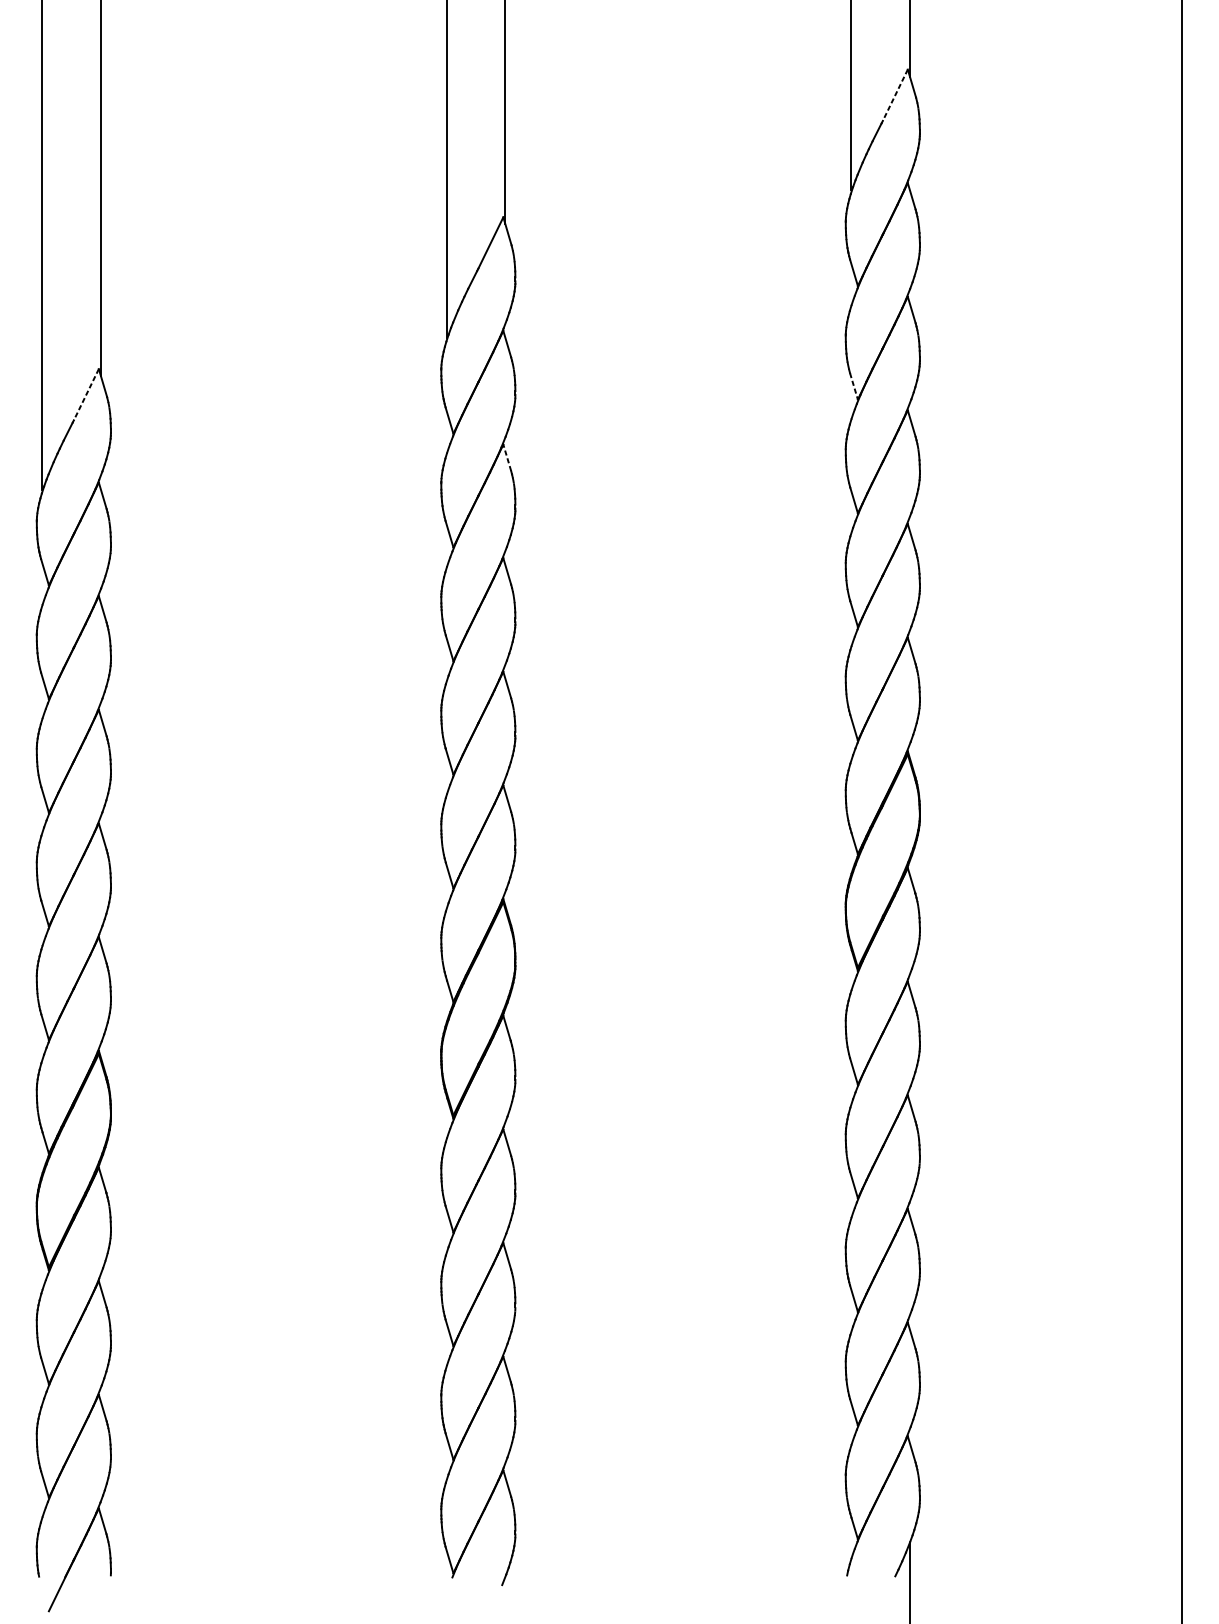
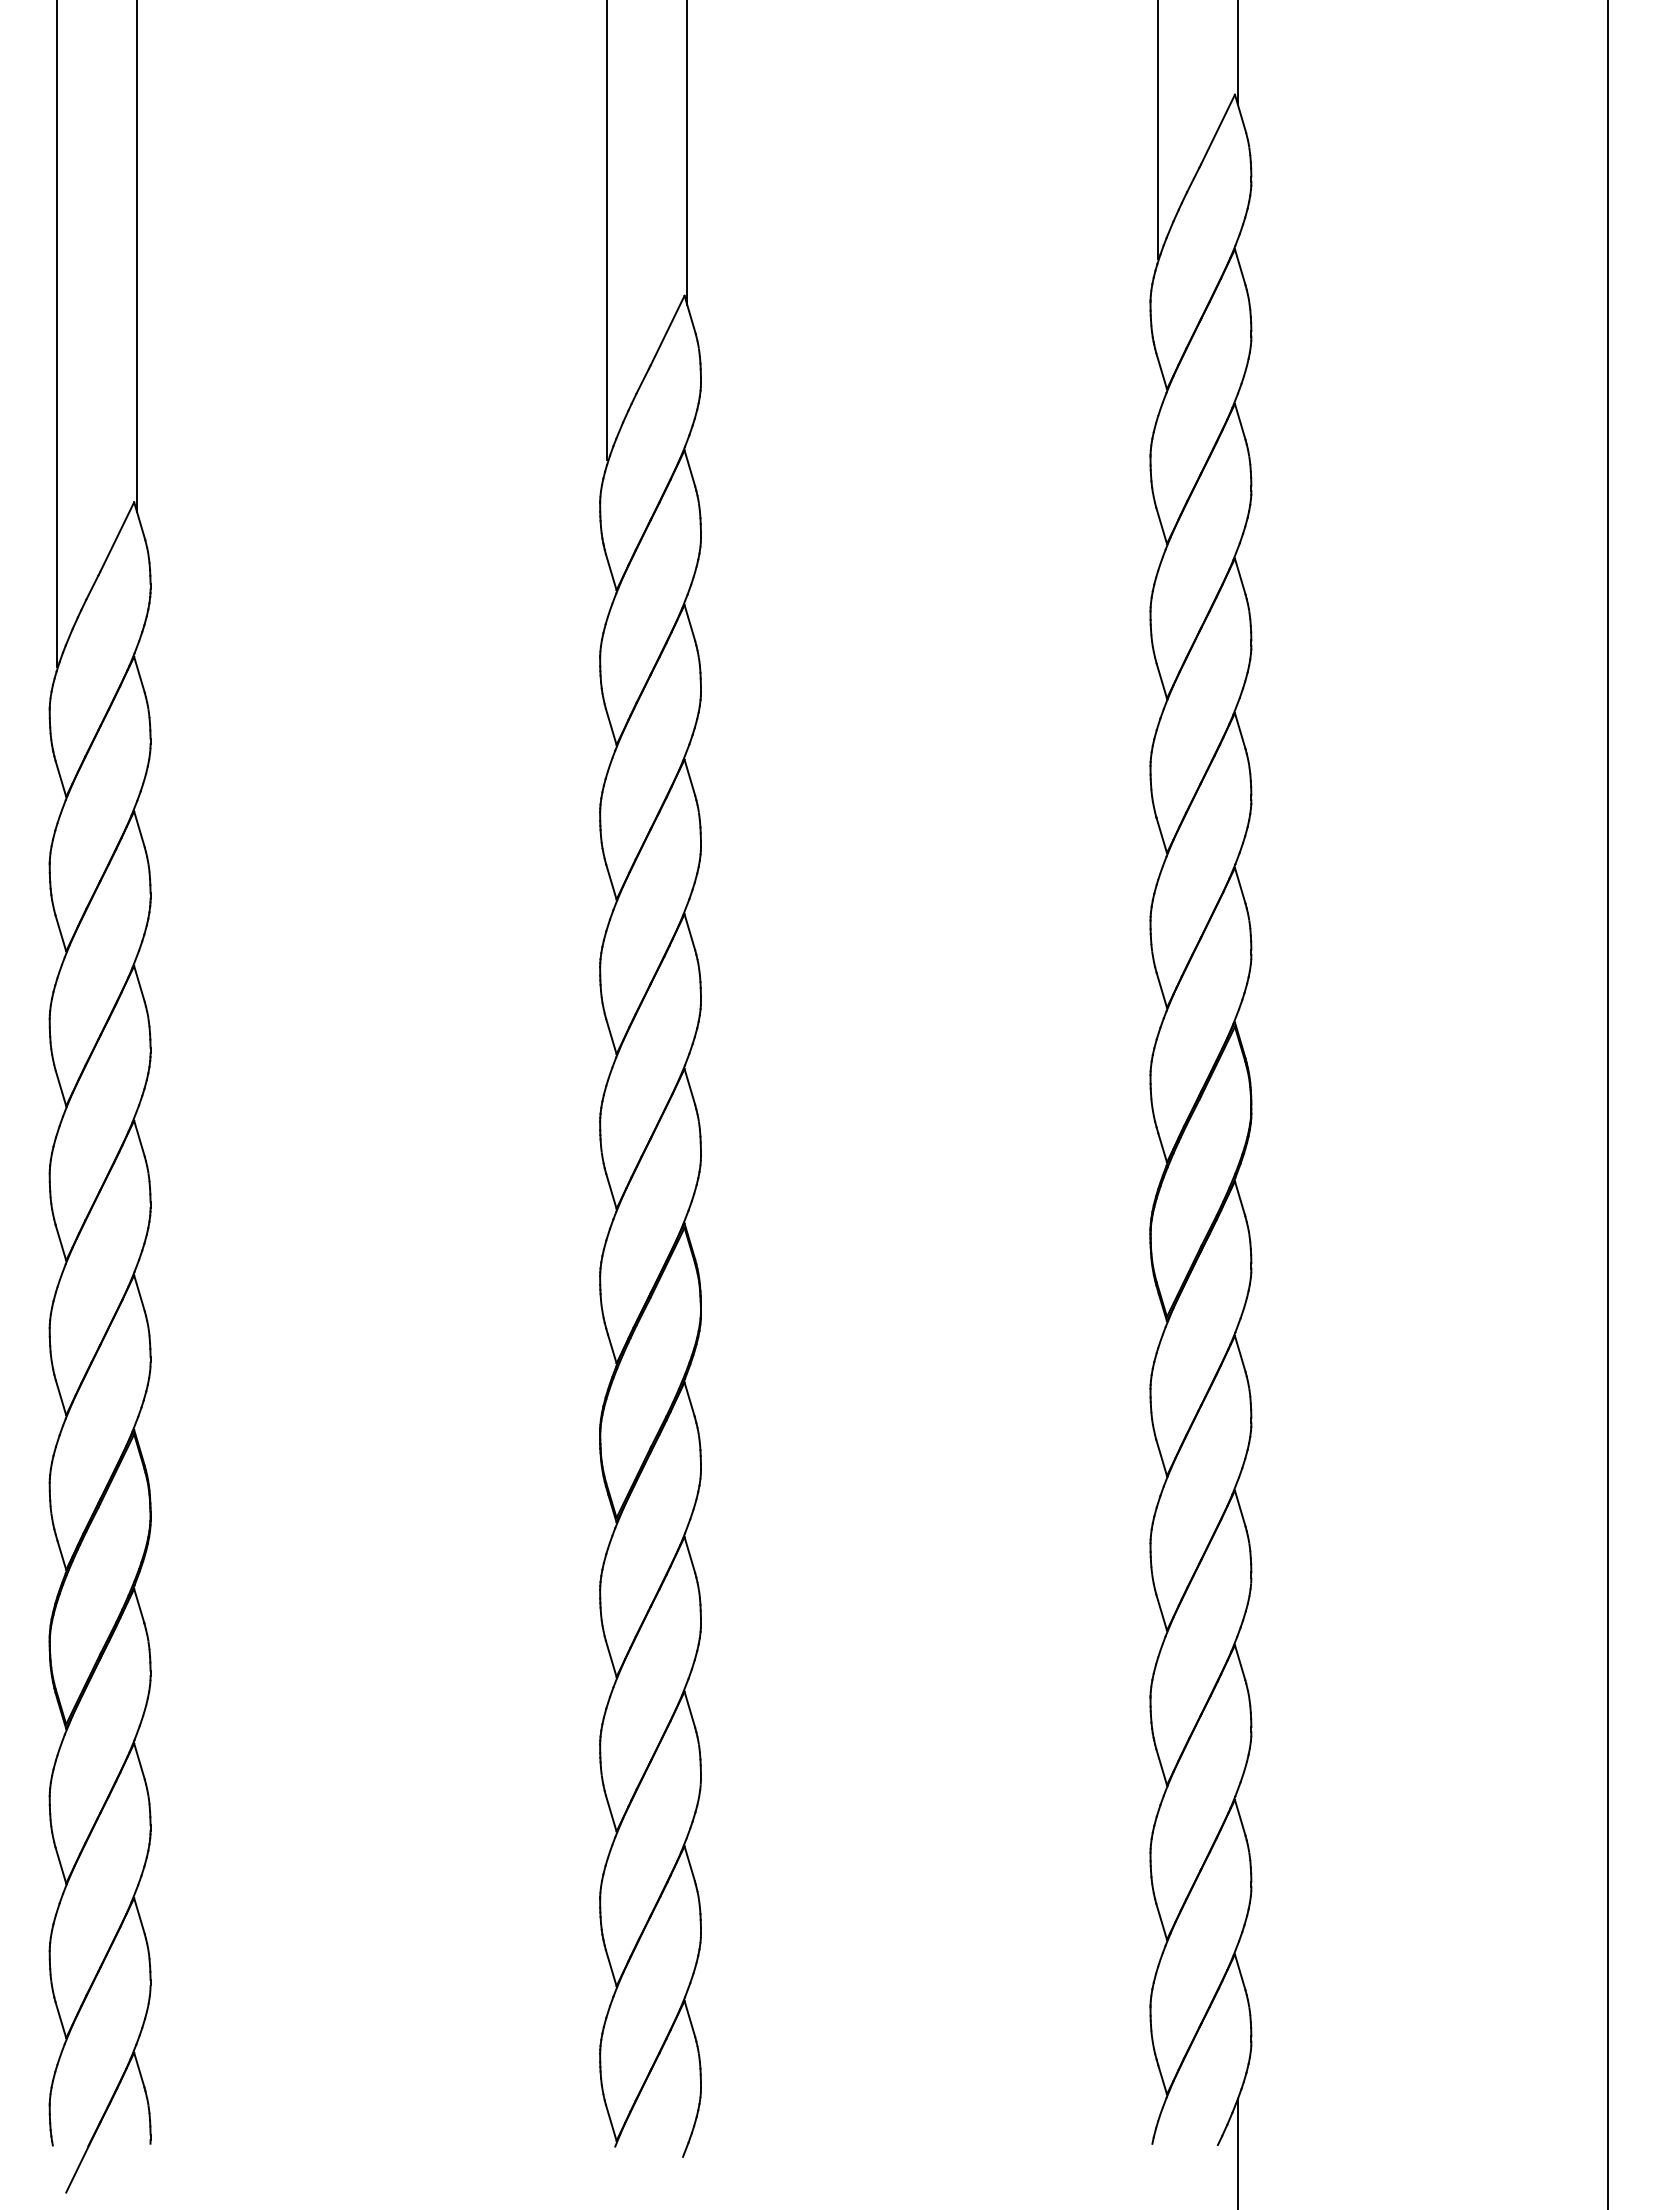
line: (895, 95) -> (1217, 129), dashed -> solid
line: (853, 386) -> (1161, 525), dashed -> solid
line: (86, 394) -> (117, 537), dashed -> solid
line: (506, 458) -> (689, 623), dashed -> solid

